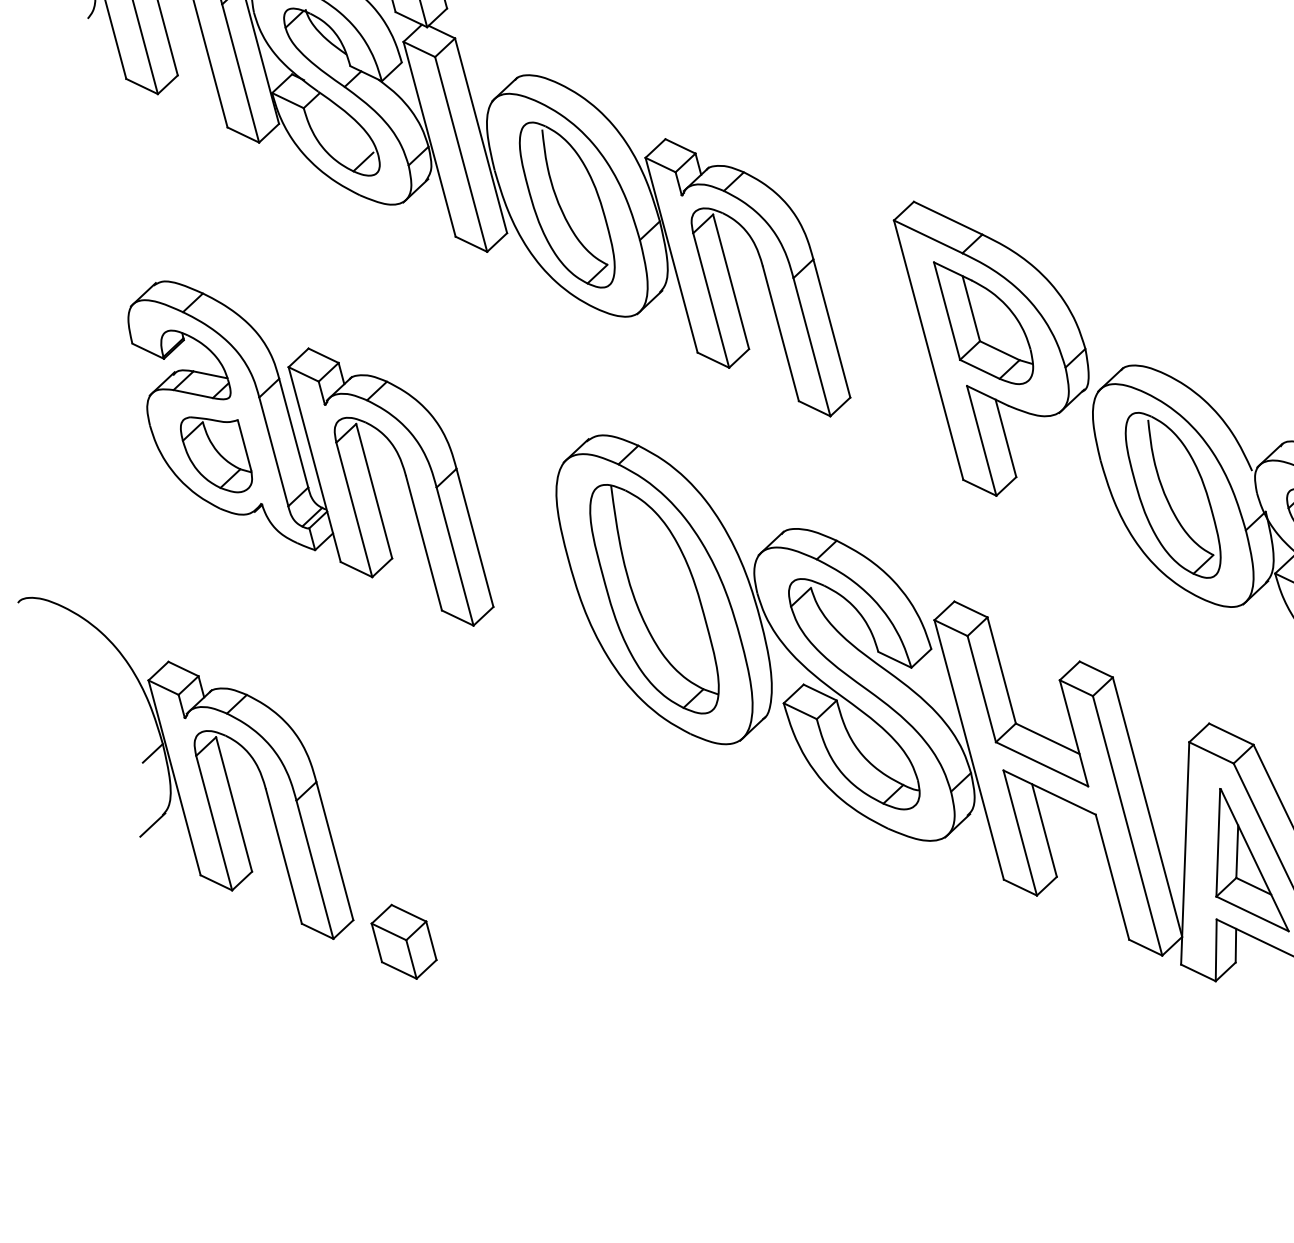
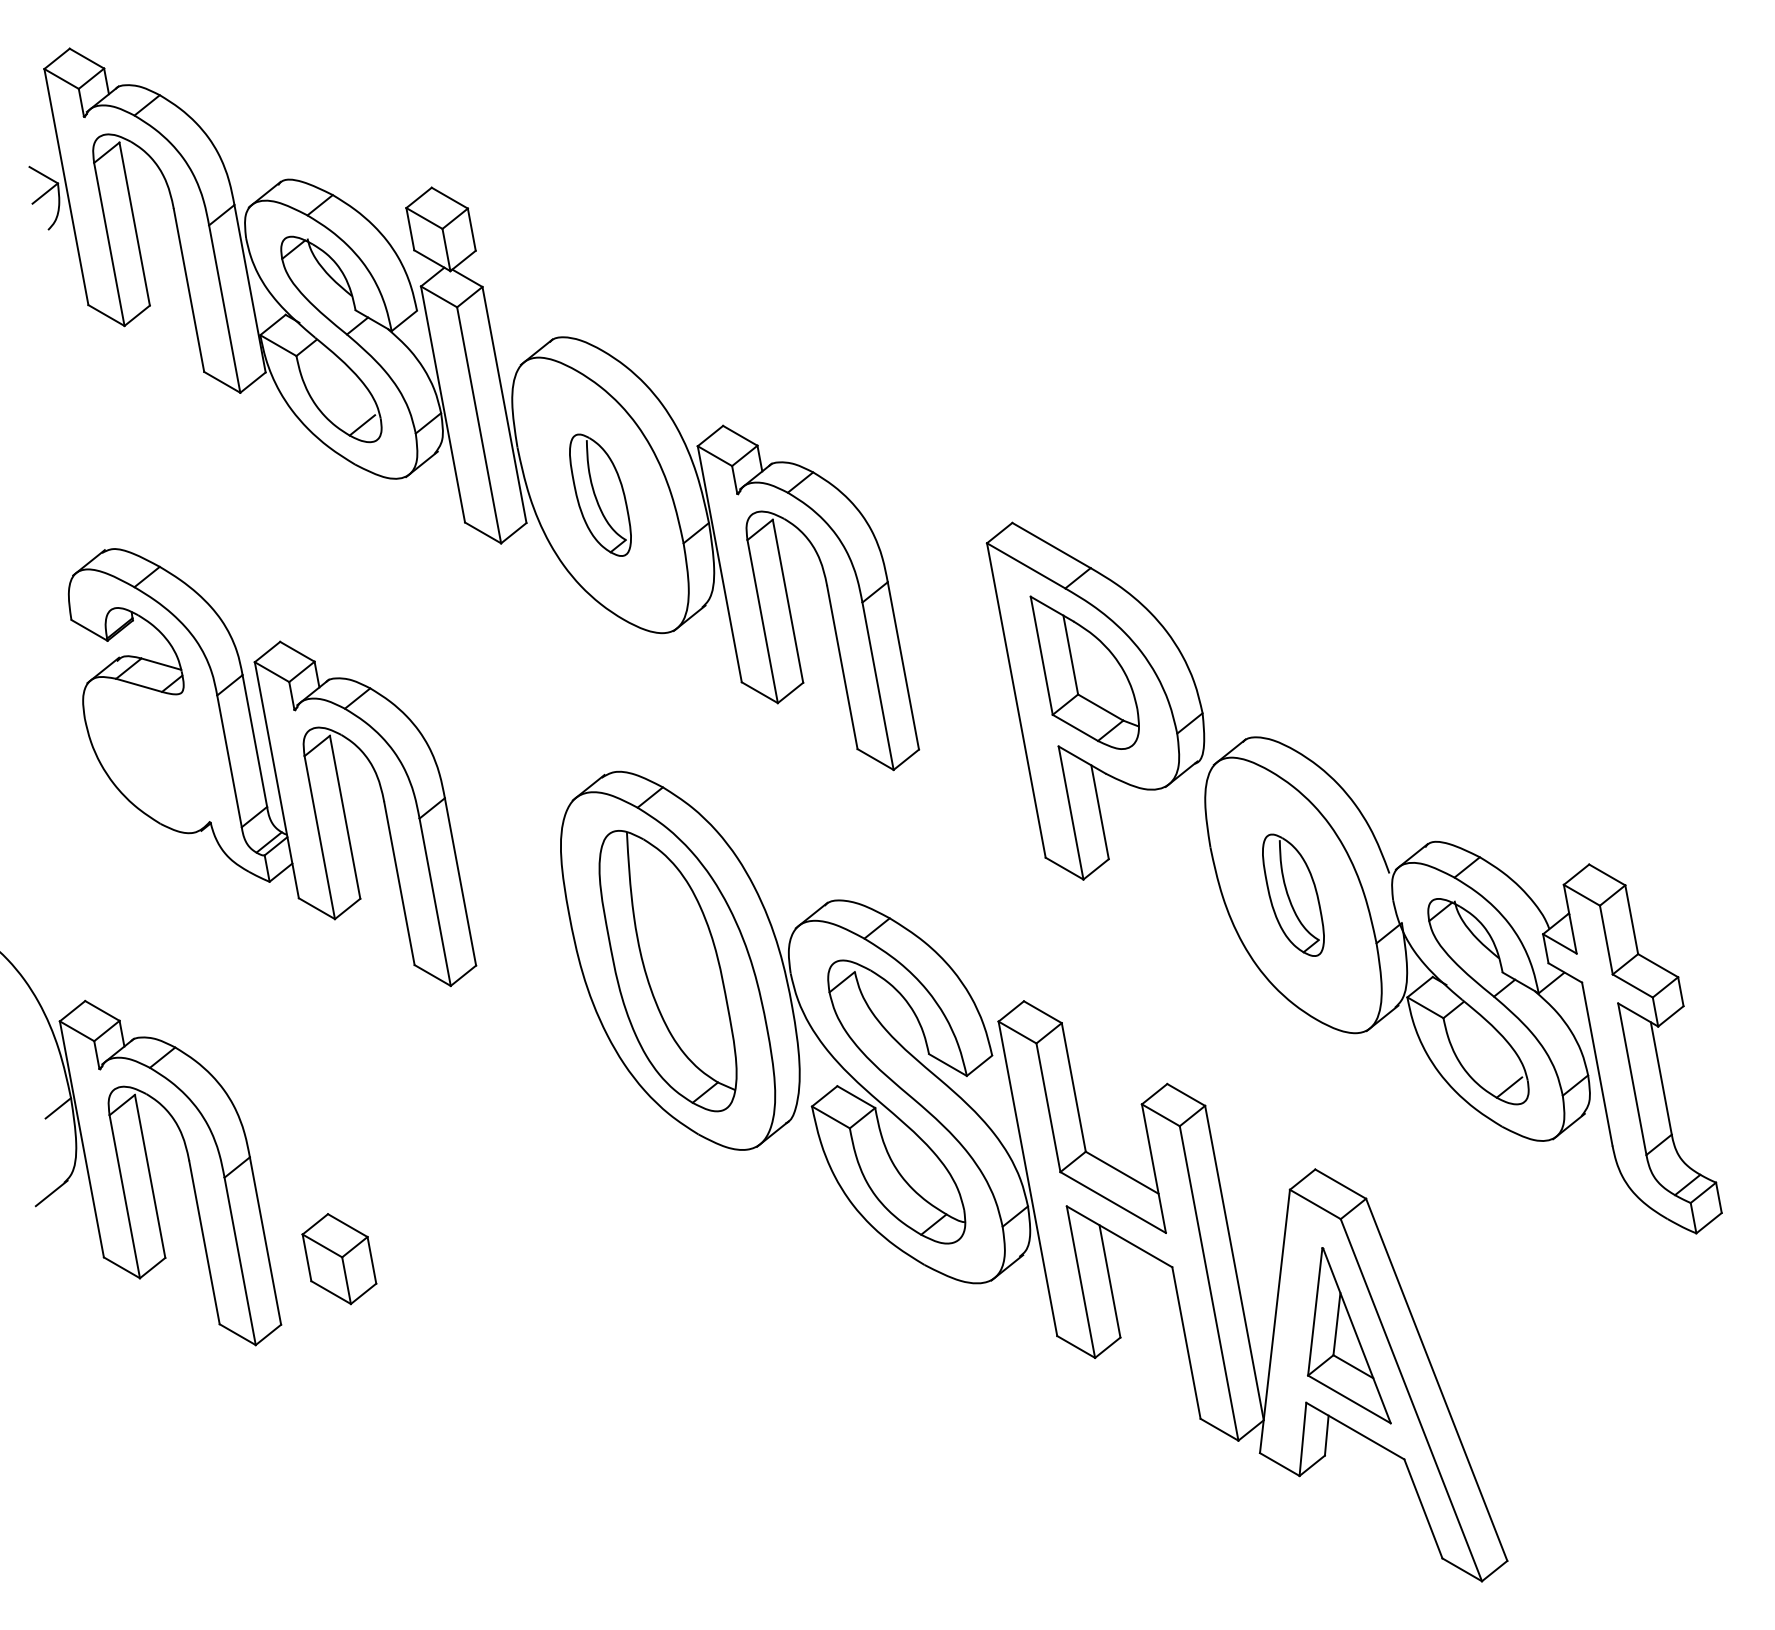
part: (567, 205) -> (600, 495), size x0.6
part: (216, 454) -> (161, 759), removed
part: (1173, 495) -> (1293, 895), size x0.6
part: (404, 942) -> (339, 1259), moved

